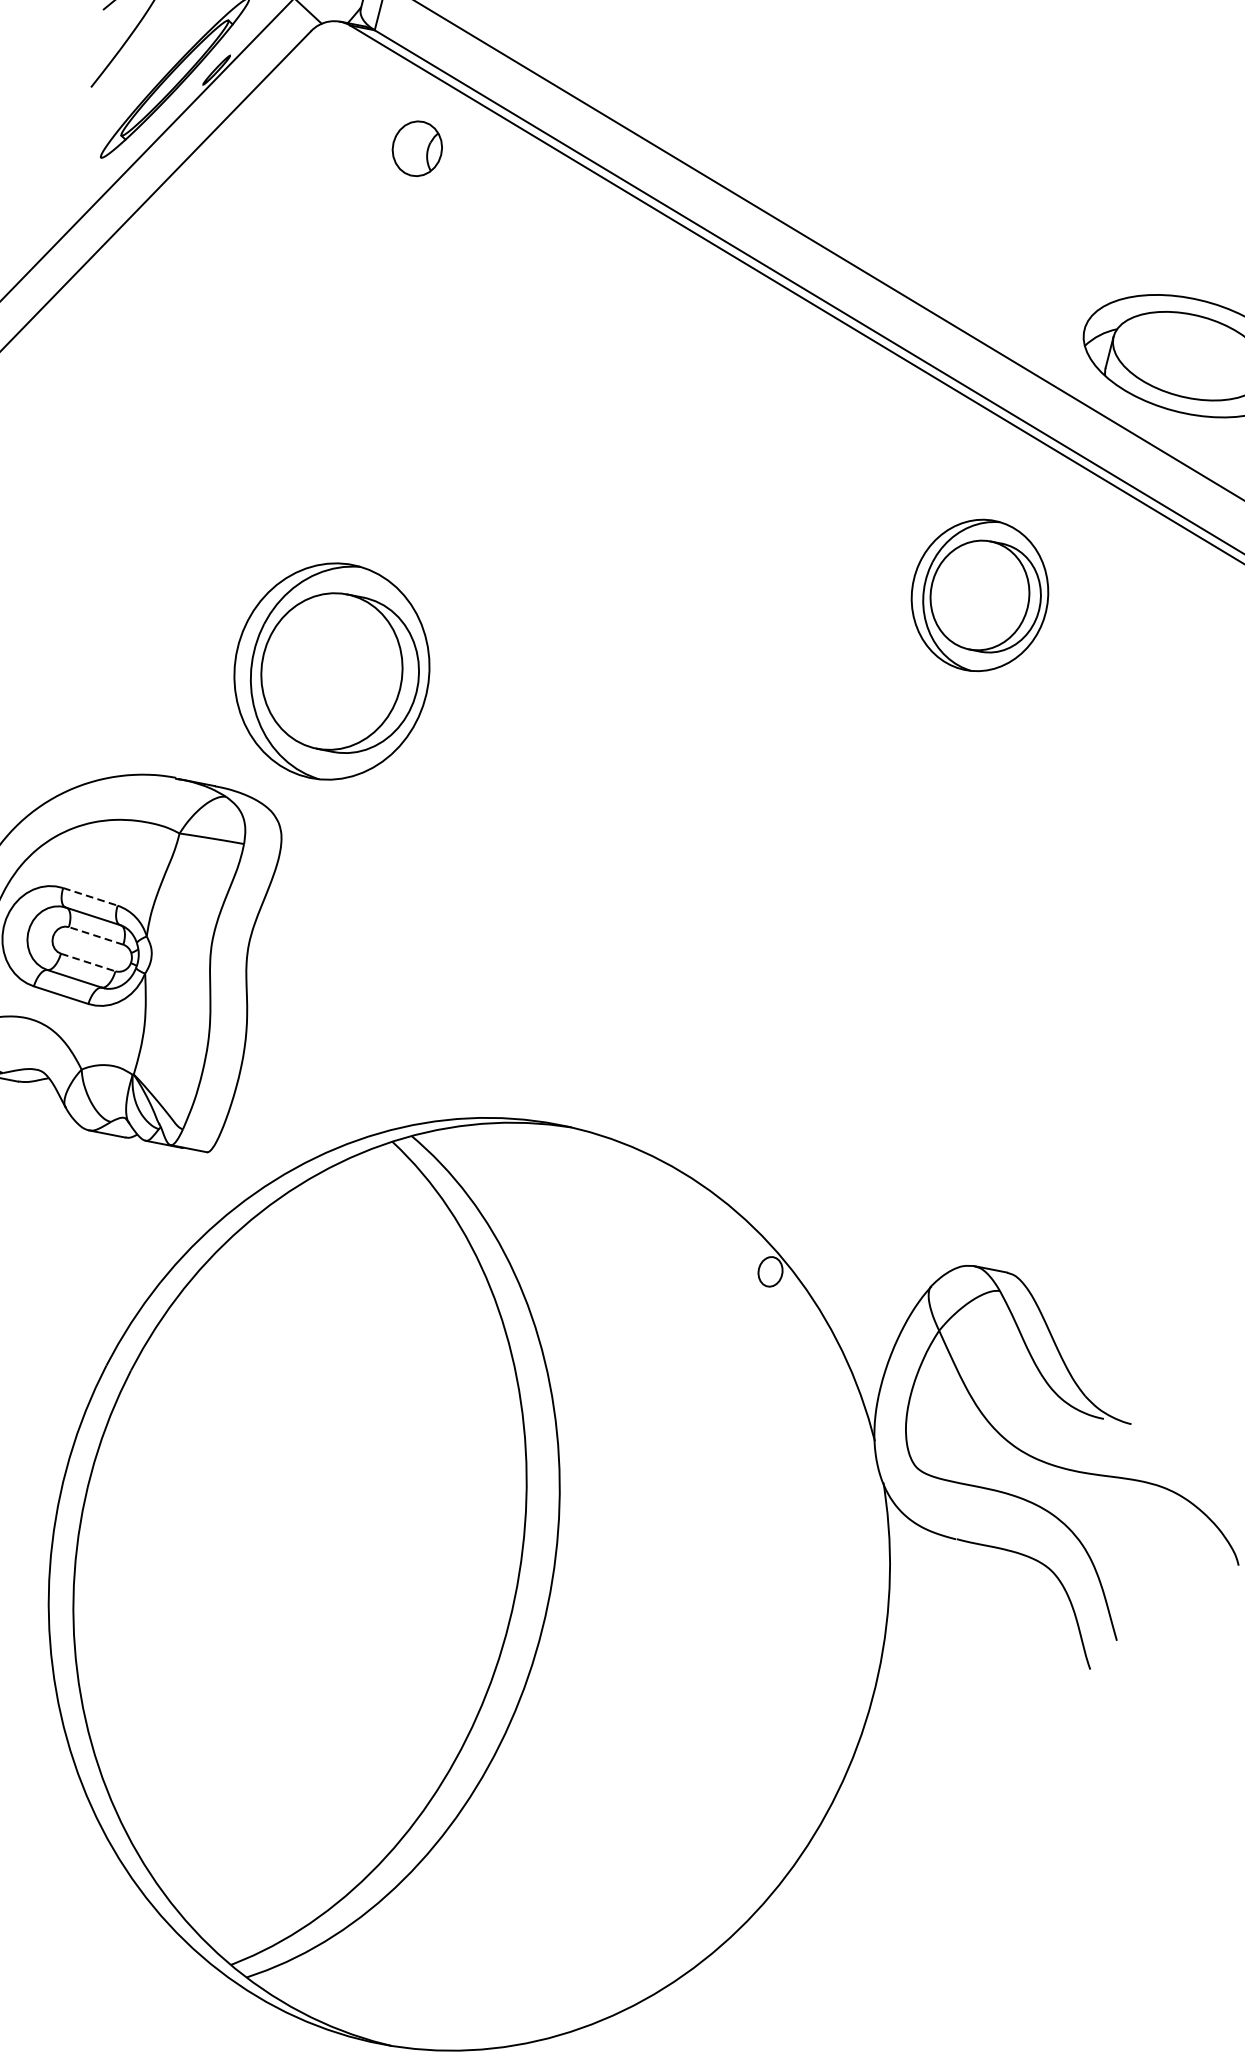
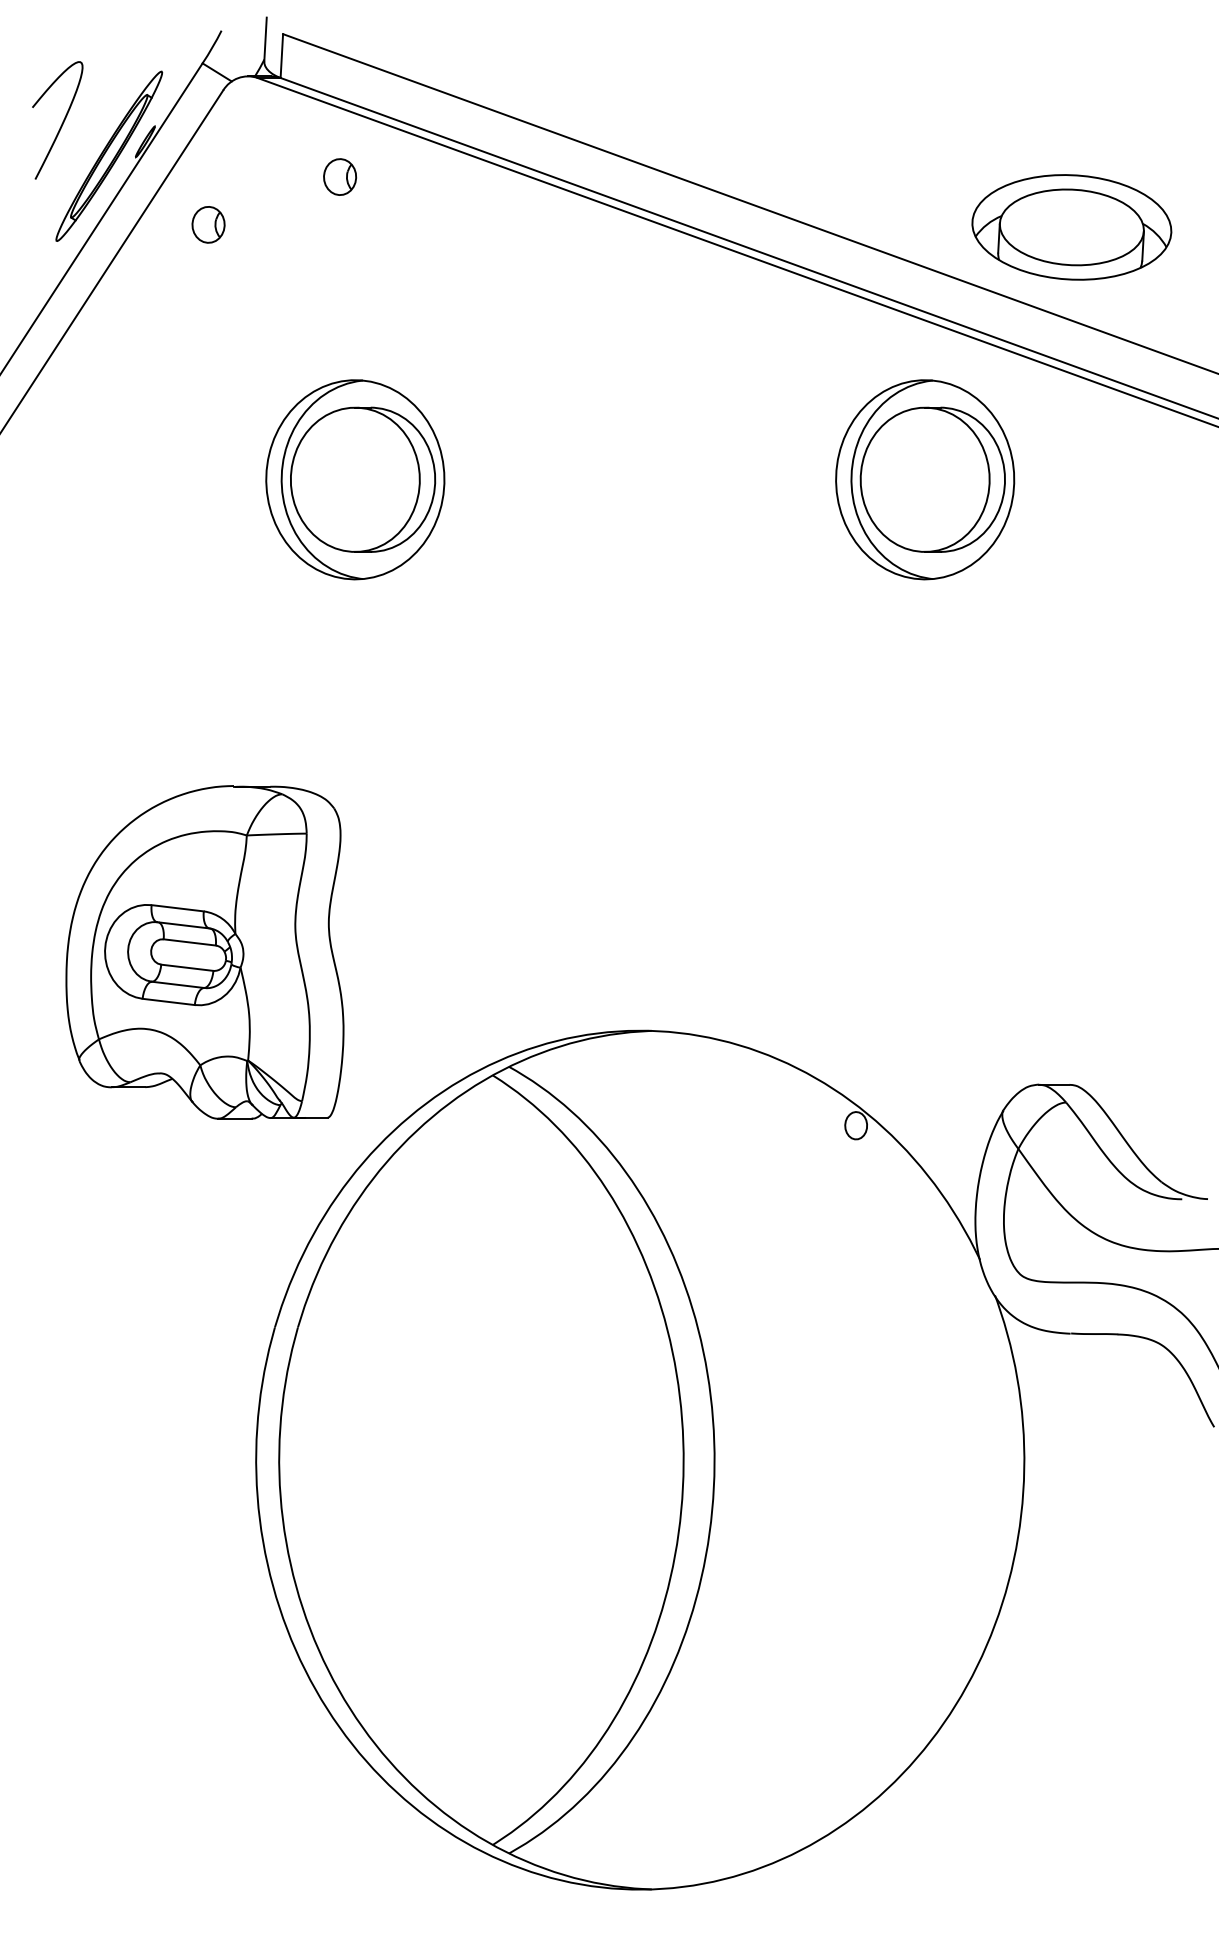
part: (418, 148) -> (340, 176), size x0.71
part: (266, 171) -> (208, 224), added
part: (980, 595) -> (925, 479), size x1.43
part: (332, 671) -> (355, 479), moved
line: (91, 897) -> (178, 908), dashed -> solid
line: (95, 935) -> (189, 942), dashed -> solid
line: (88, 962) -> (187, 967), dashed -> solid

